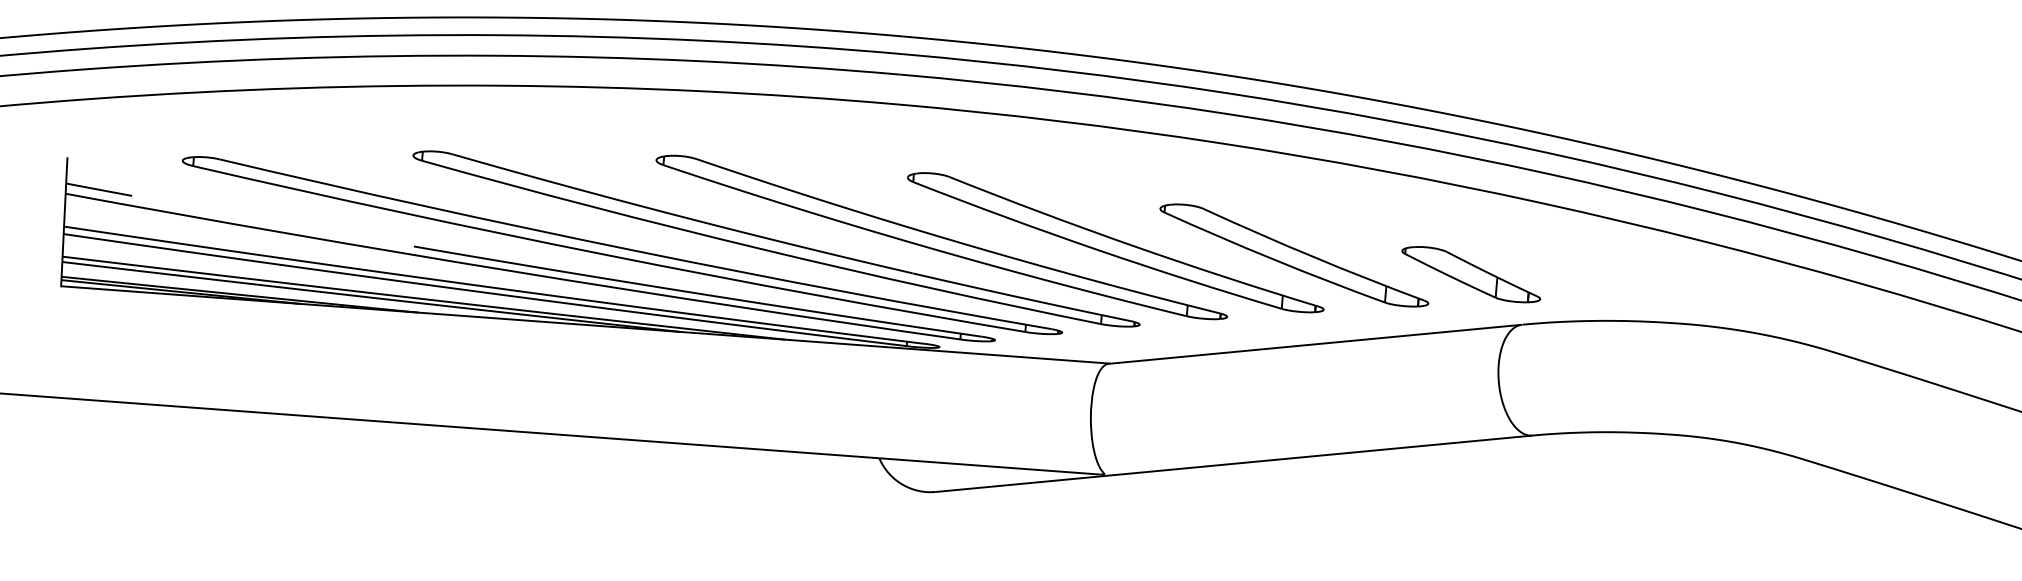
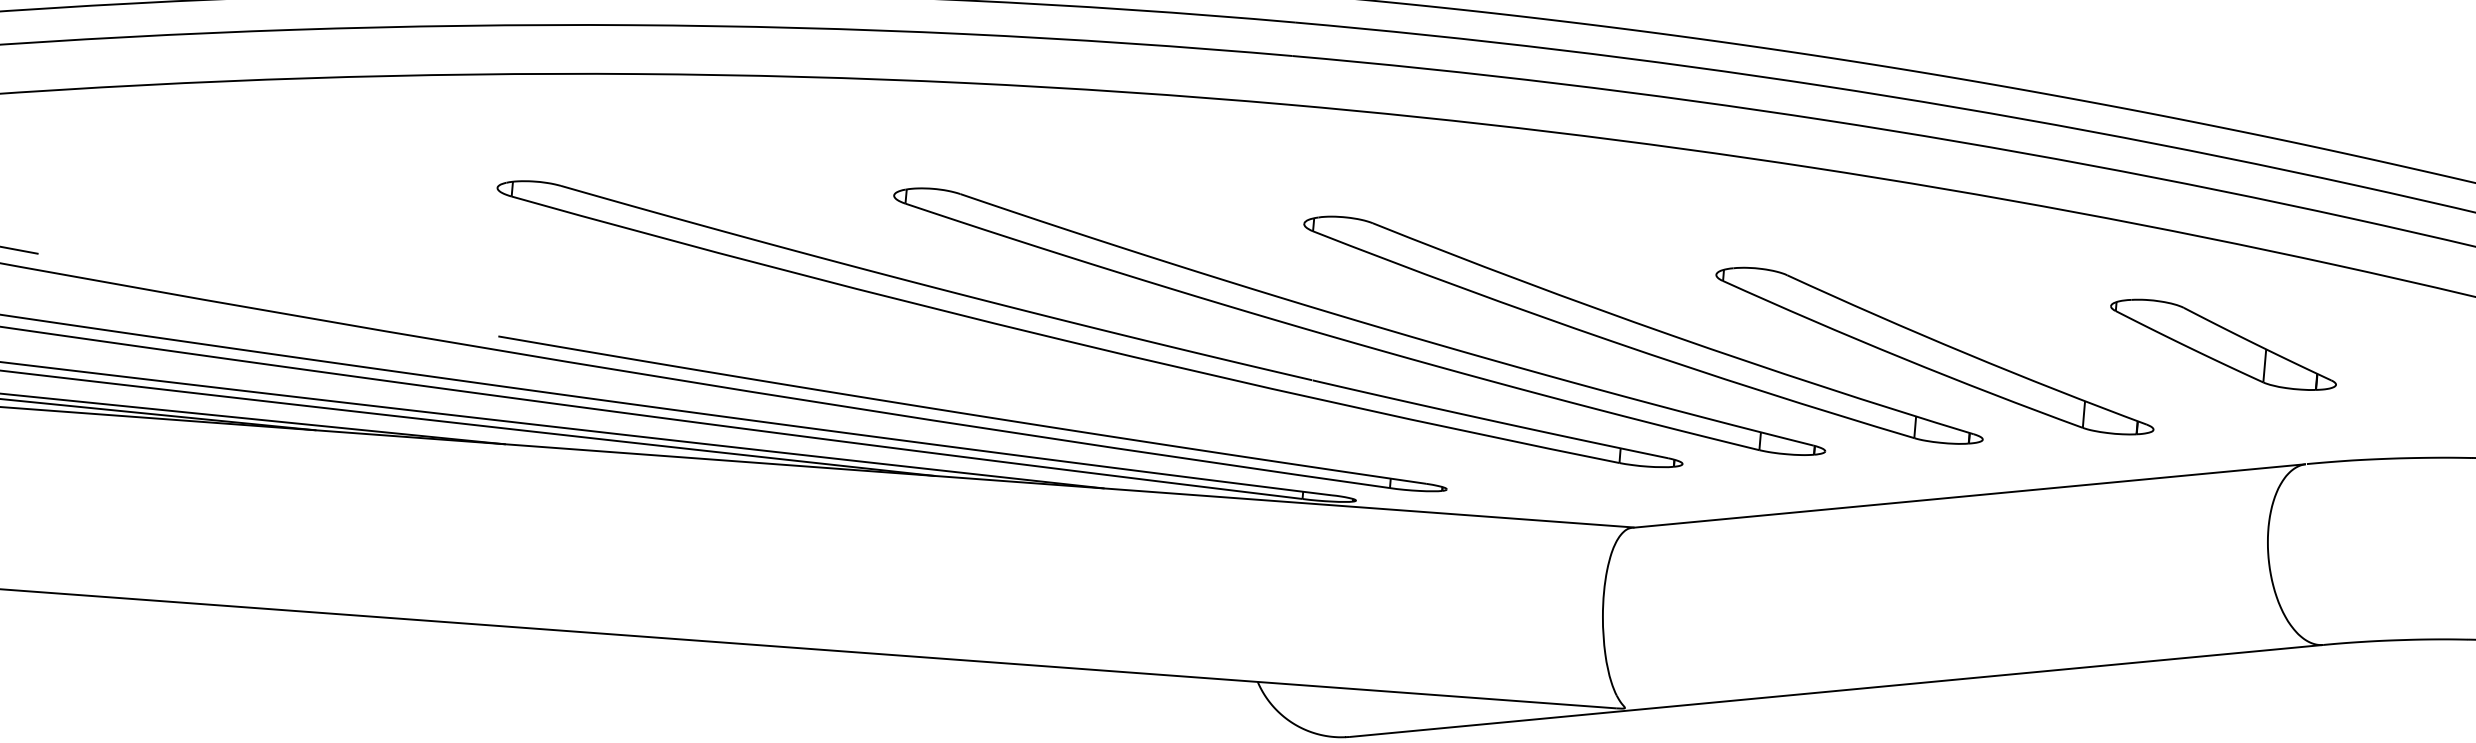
part: (621, 245) -> (837, 334), removed
part: (1471, 274) -> (2223, 344), moved

